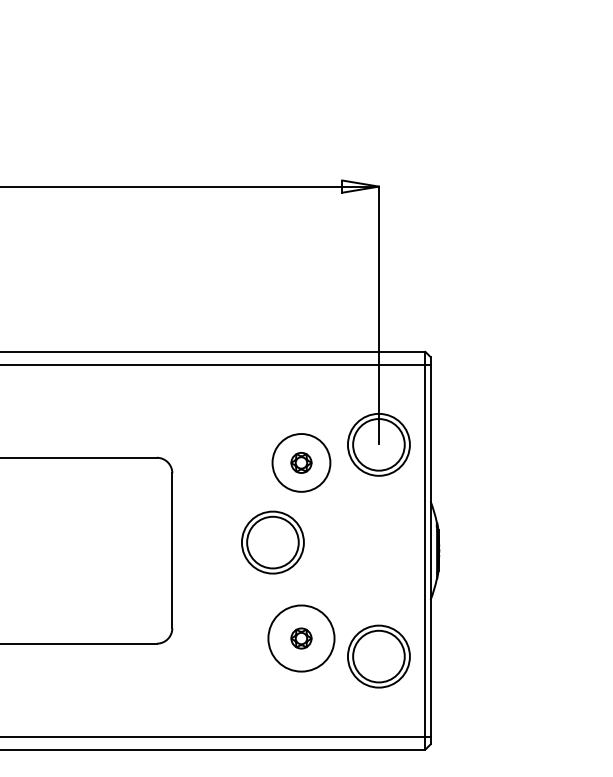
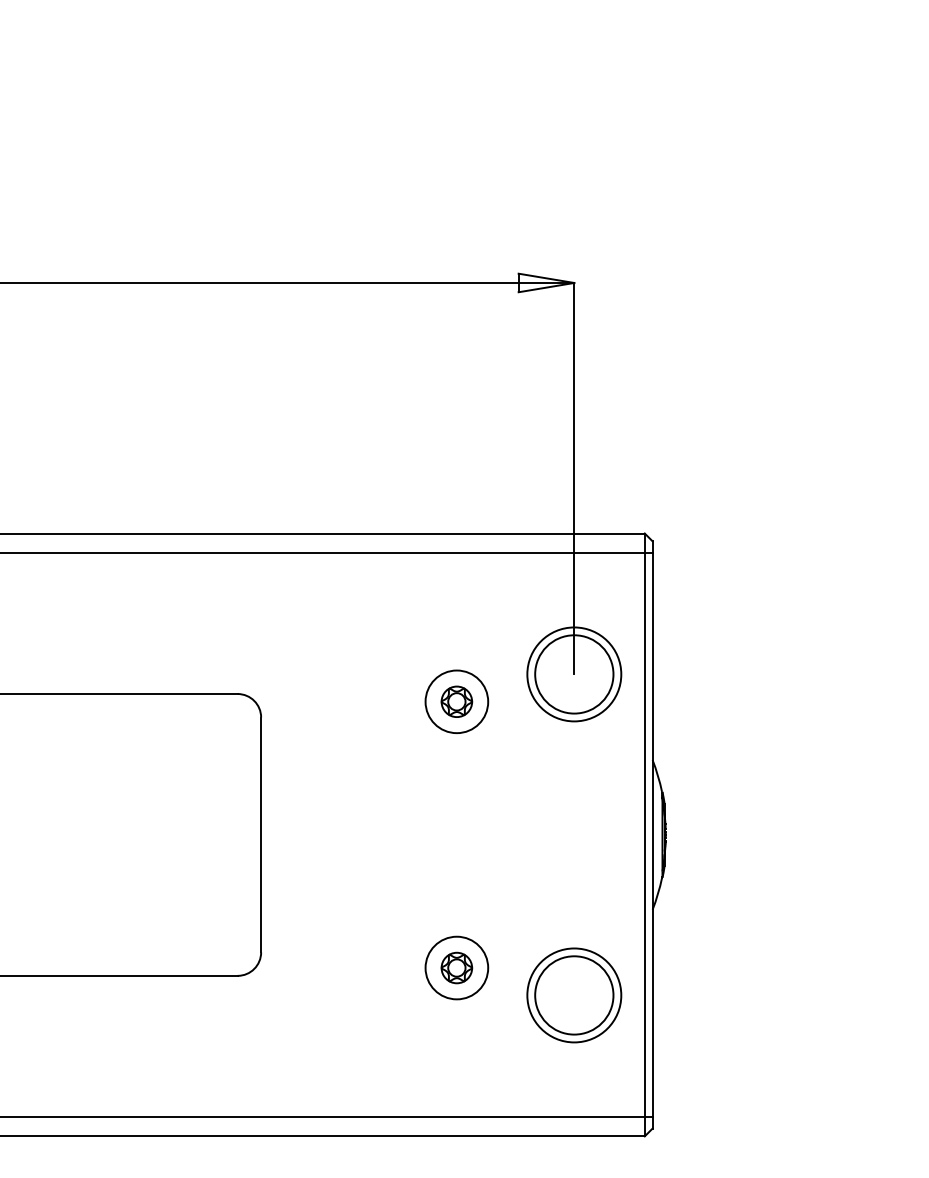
circle: (301, 462) -> (456, 701), size x0.71
part: (272, 542) -> (412, 822), removed
circle: (301, 638) -> (456, 967), size x0.62

